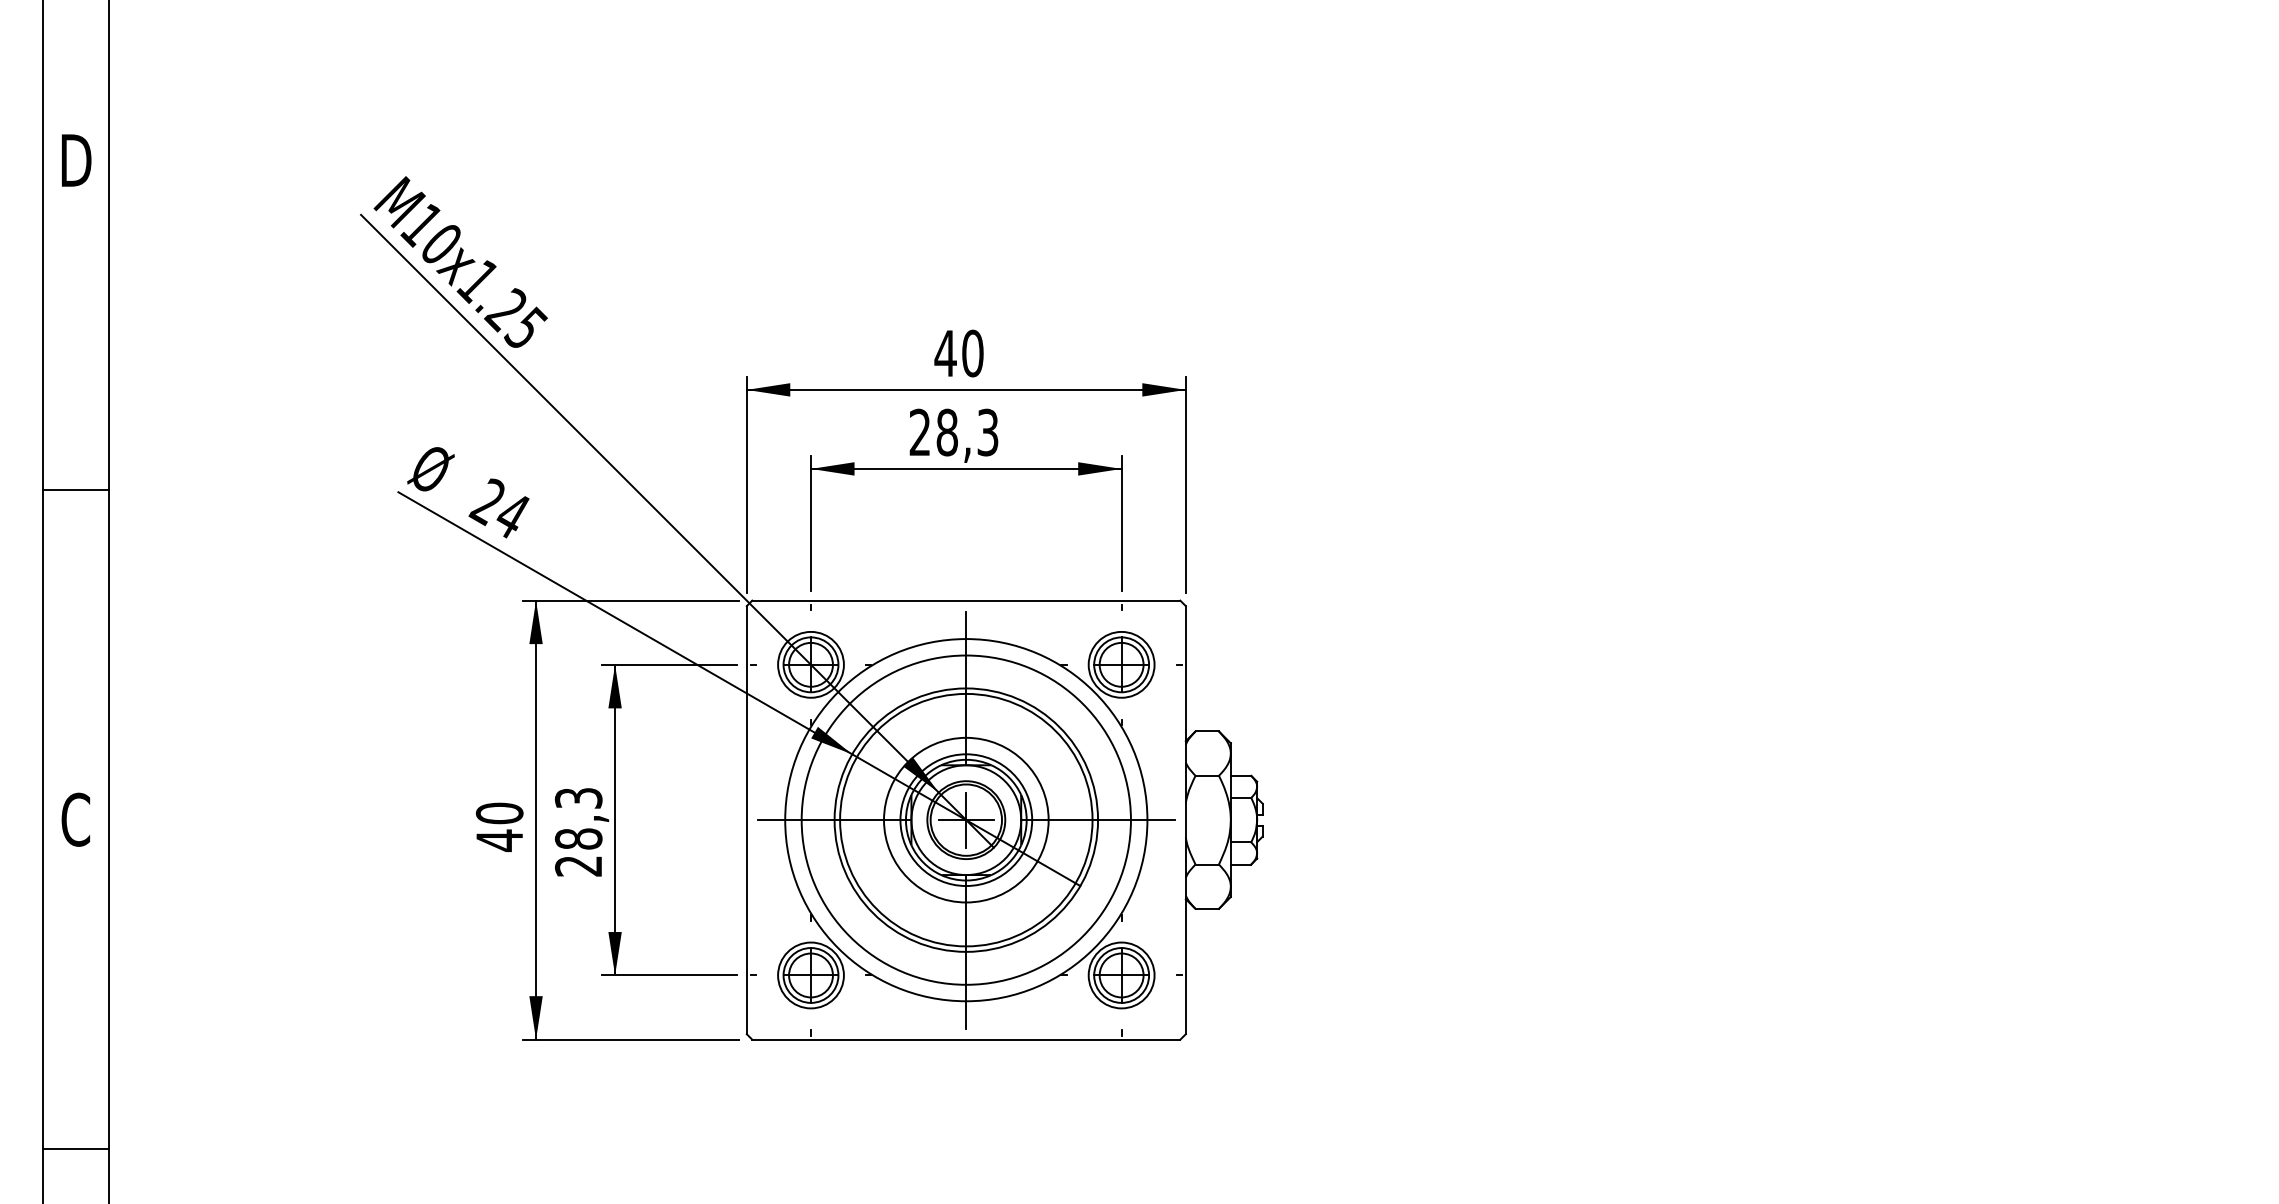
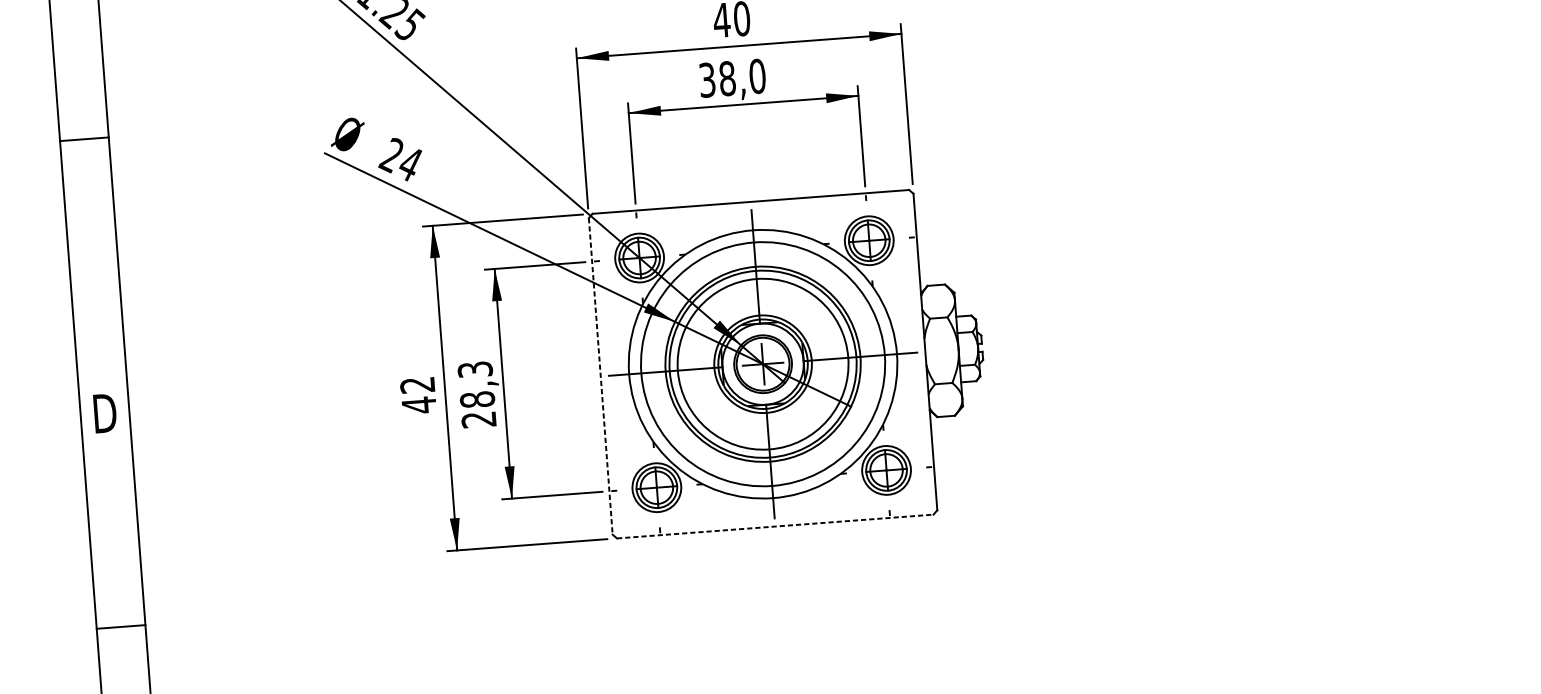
text: (953, 432) -> (732, 78), 28,3 -> 38,0
line: (76, 490) -> (84, 139), moved
text: (499, 813) -> (417, 385), 40 -> 42
text: (76, 819) -> (105, 413), C -> D
circle: (966, 819) -> (763, 363), size x1.4
line: (746, 820) -> (600, 376), solid -> dashed
line: (966, 1039) -> (775, 526), solid -> dashed
line: (76, 1148) -> (121, 626), moved

